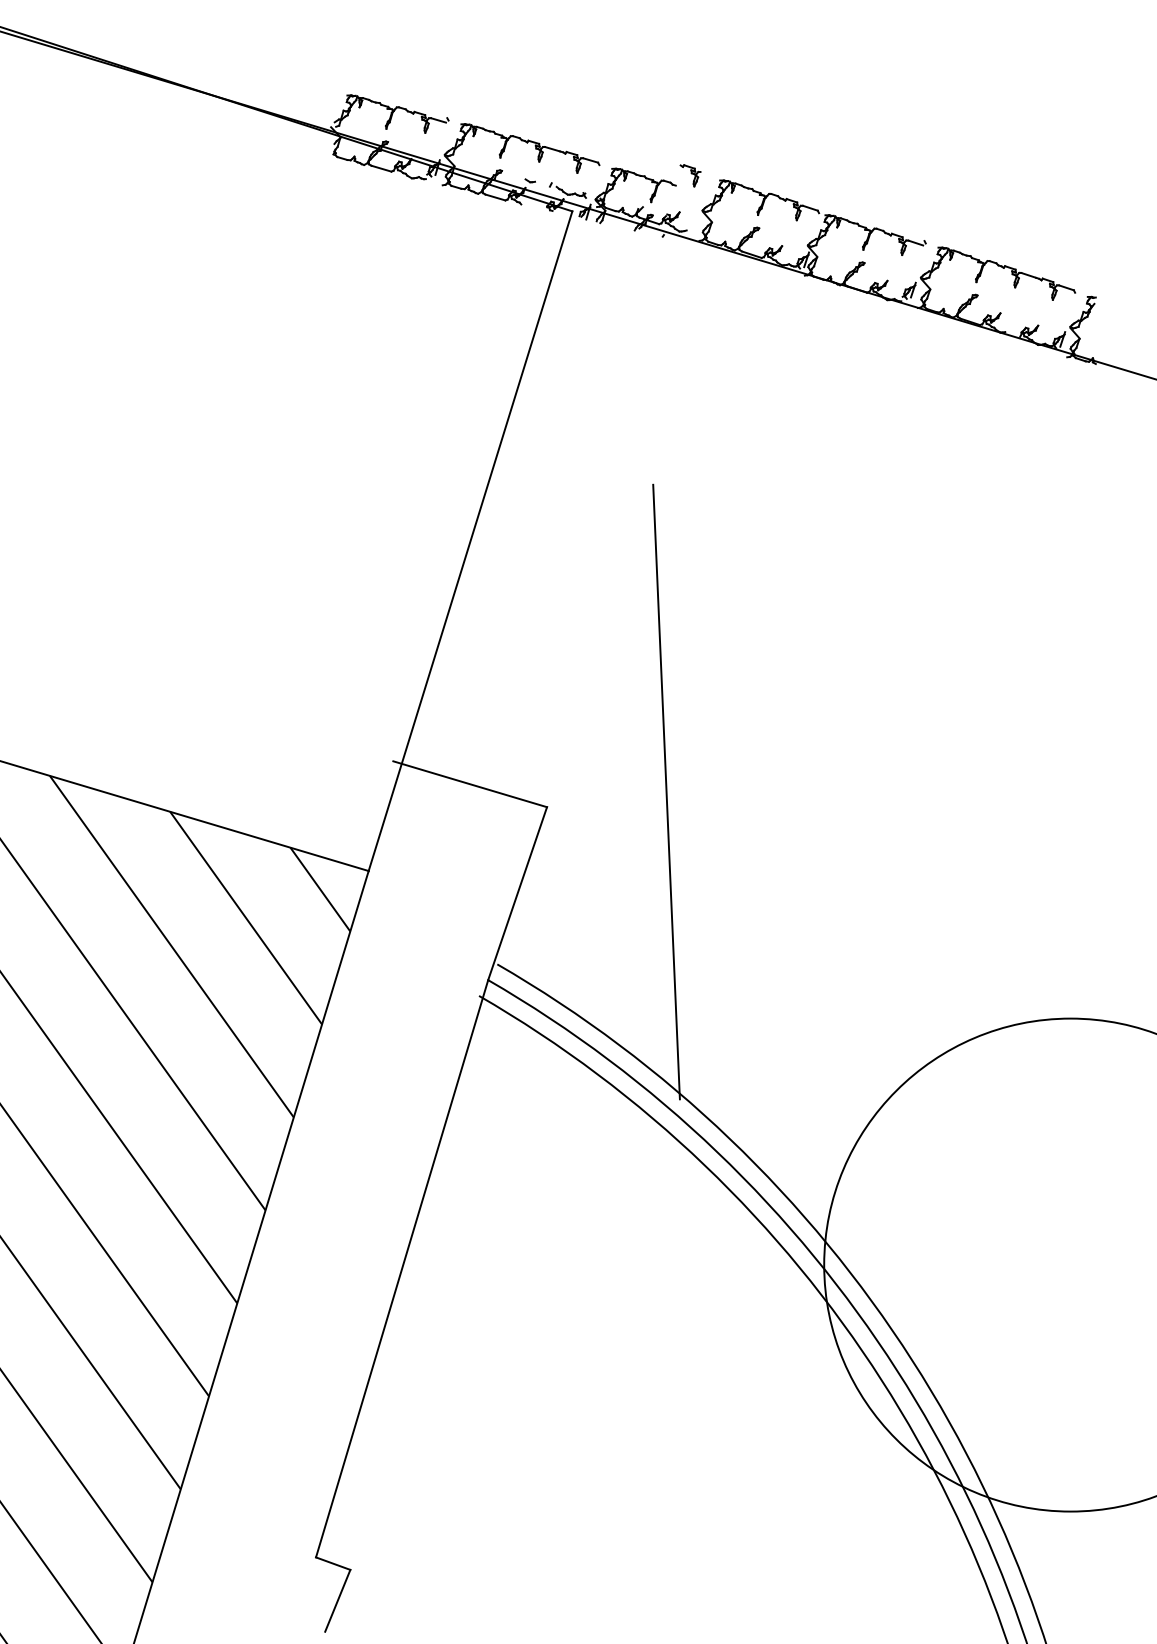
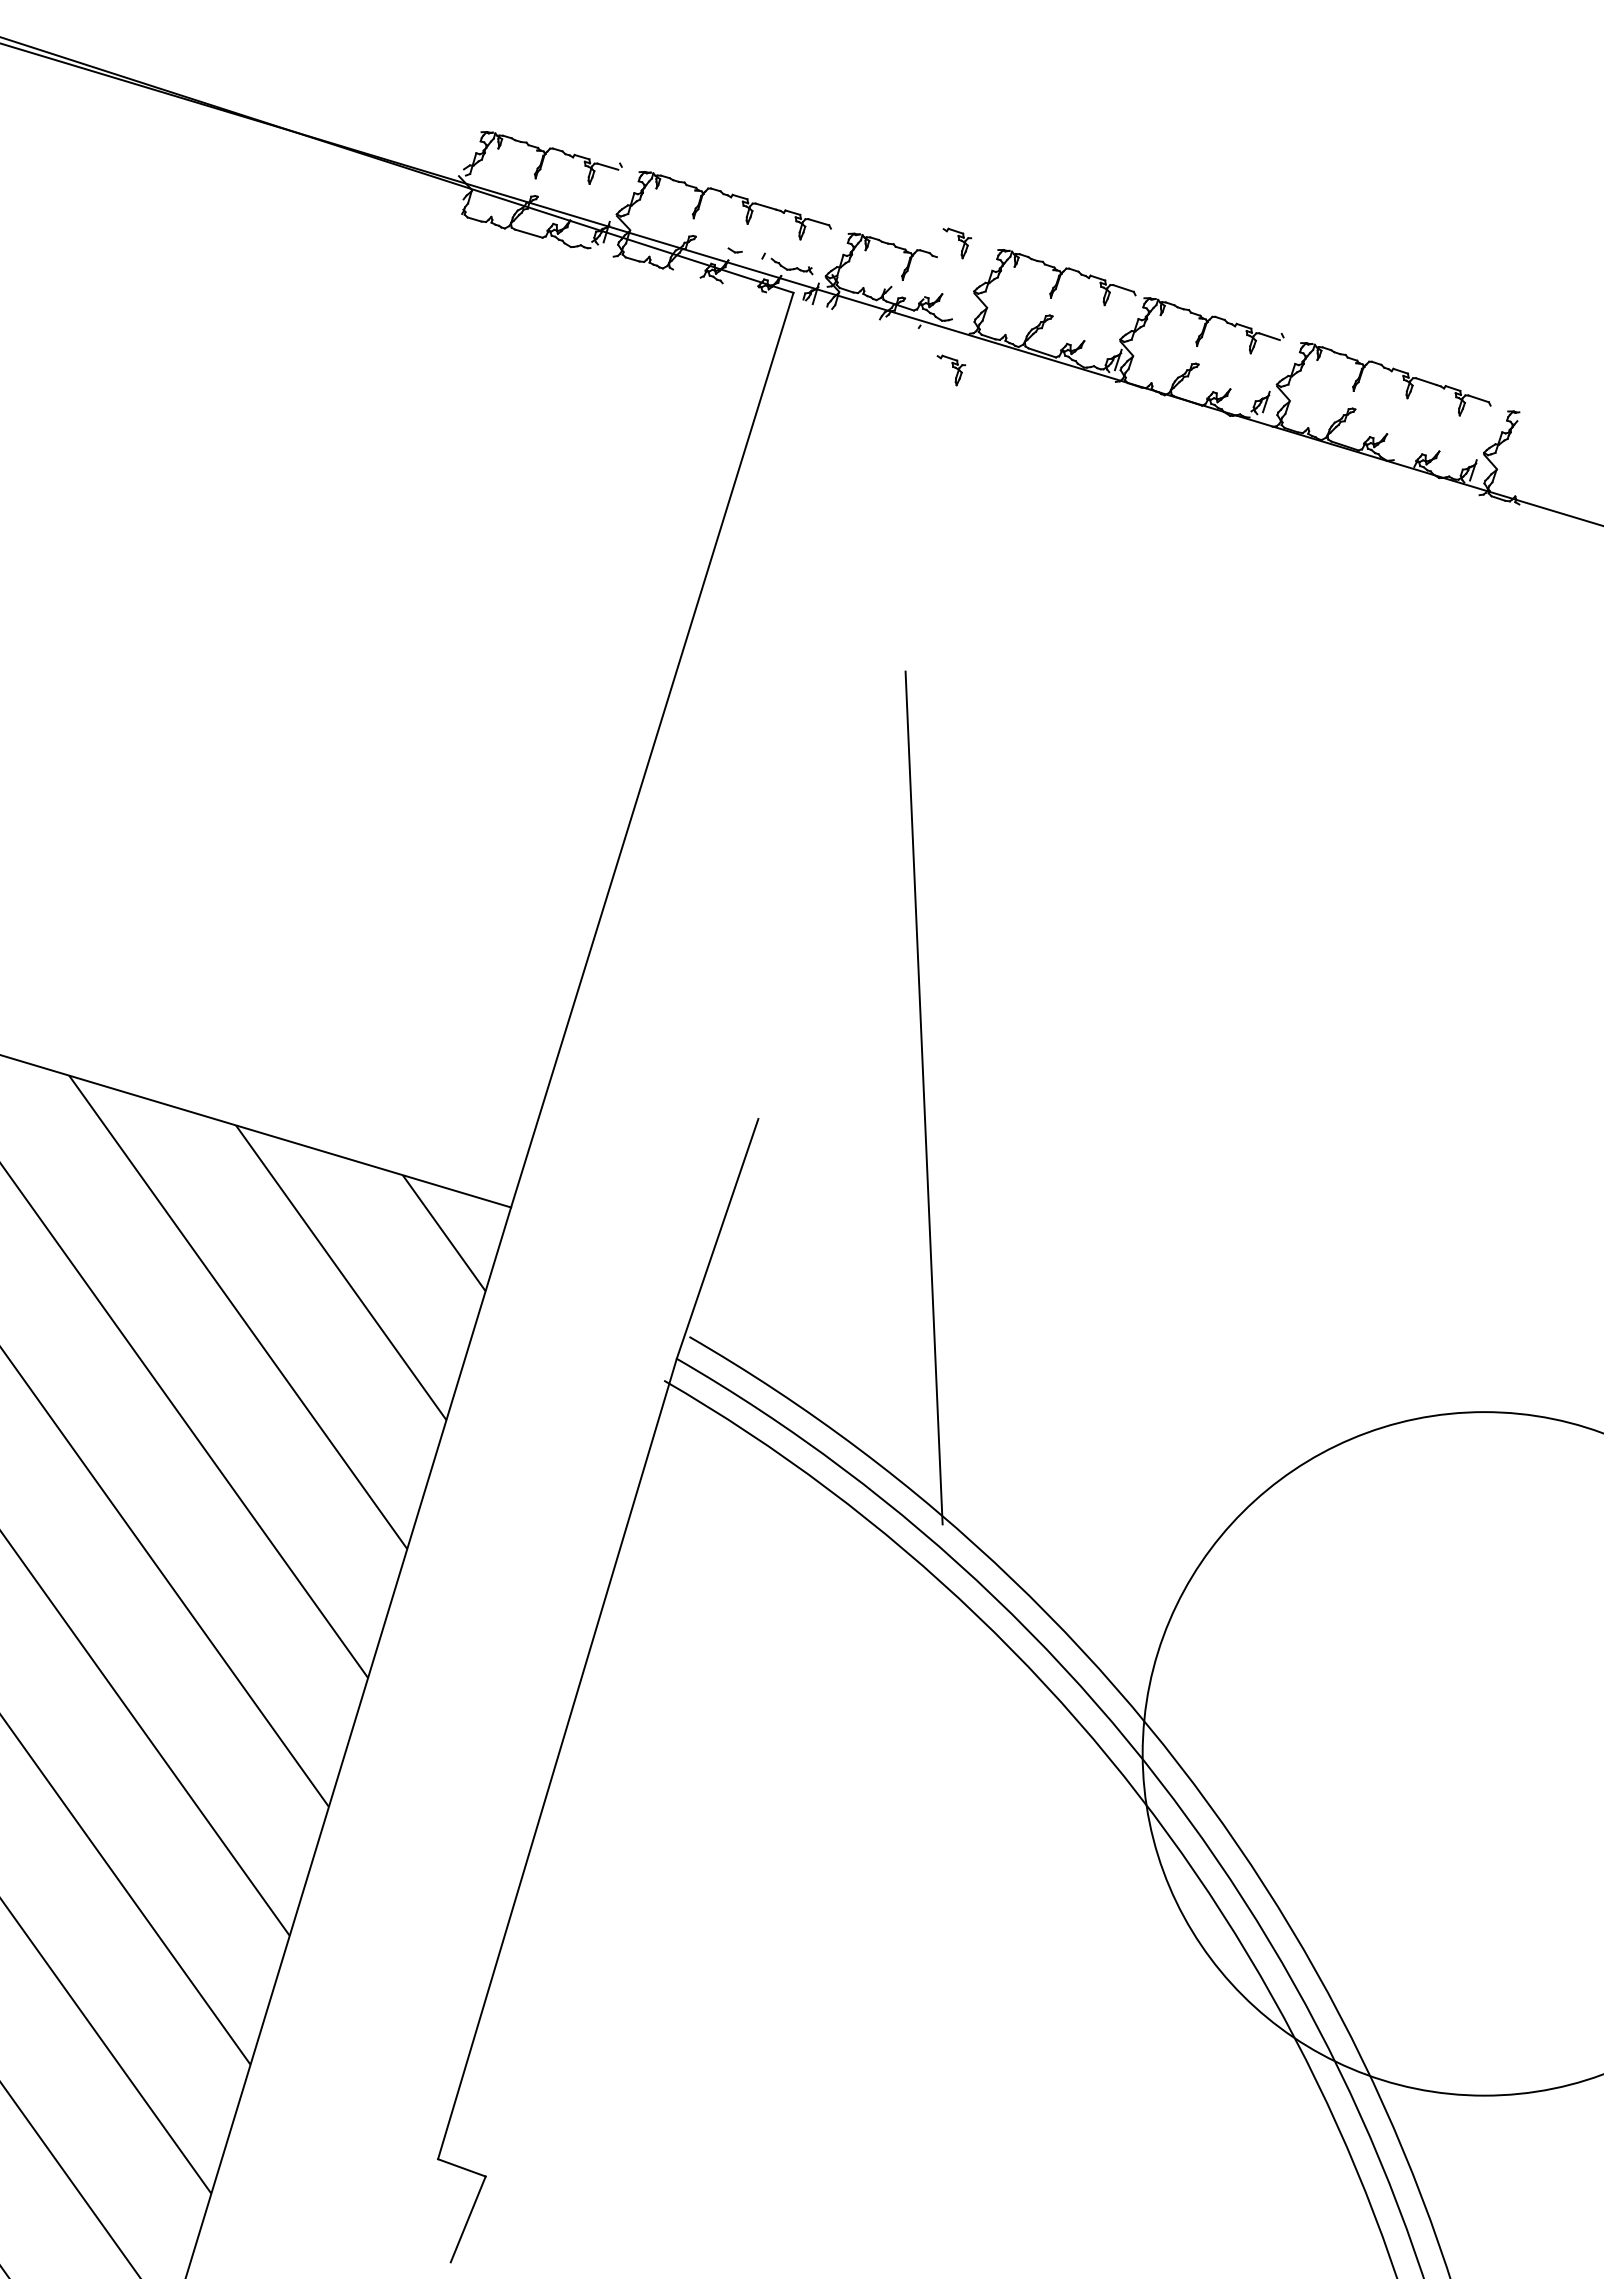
line: (495, 197) -> (686, 273), removed
part: (686, 267) -> (951, 370), added
line: (469, 783) -> (651, 1086), removed

